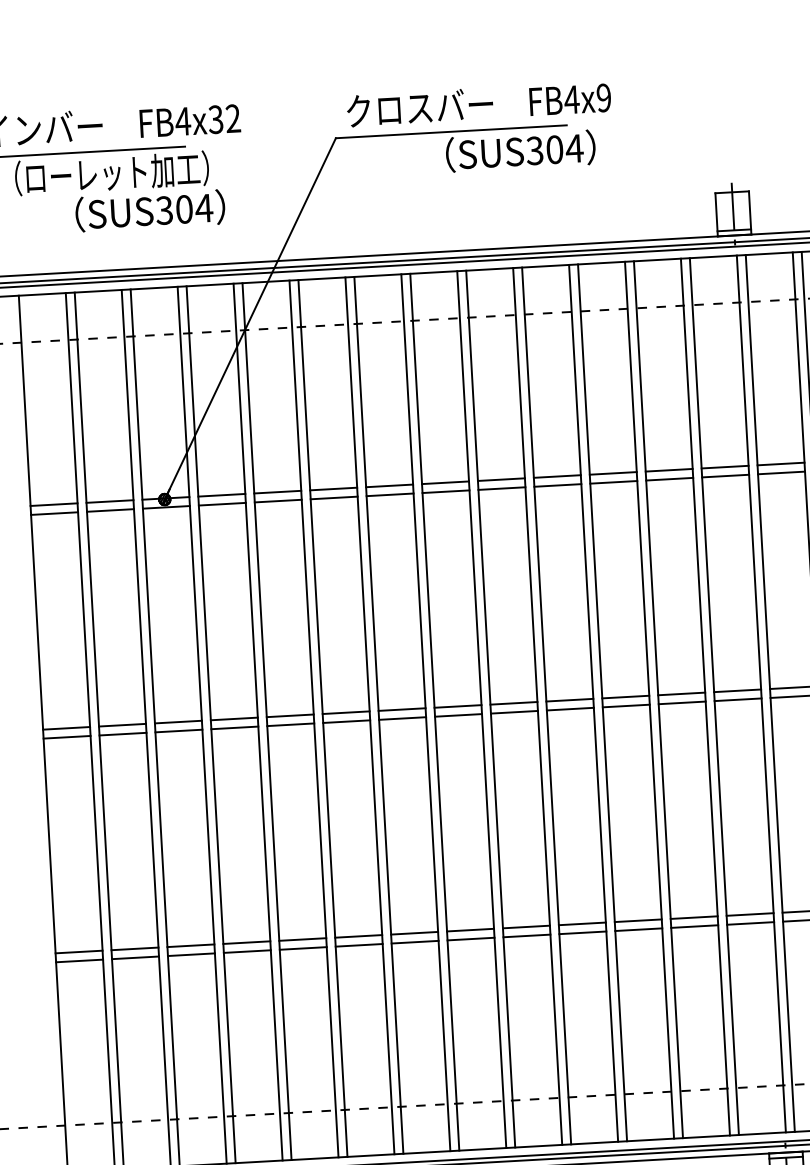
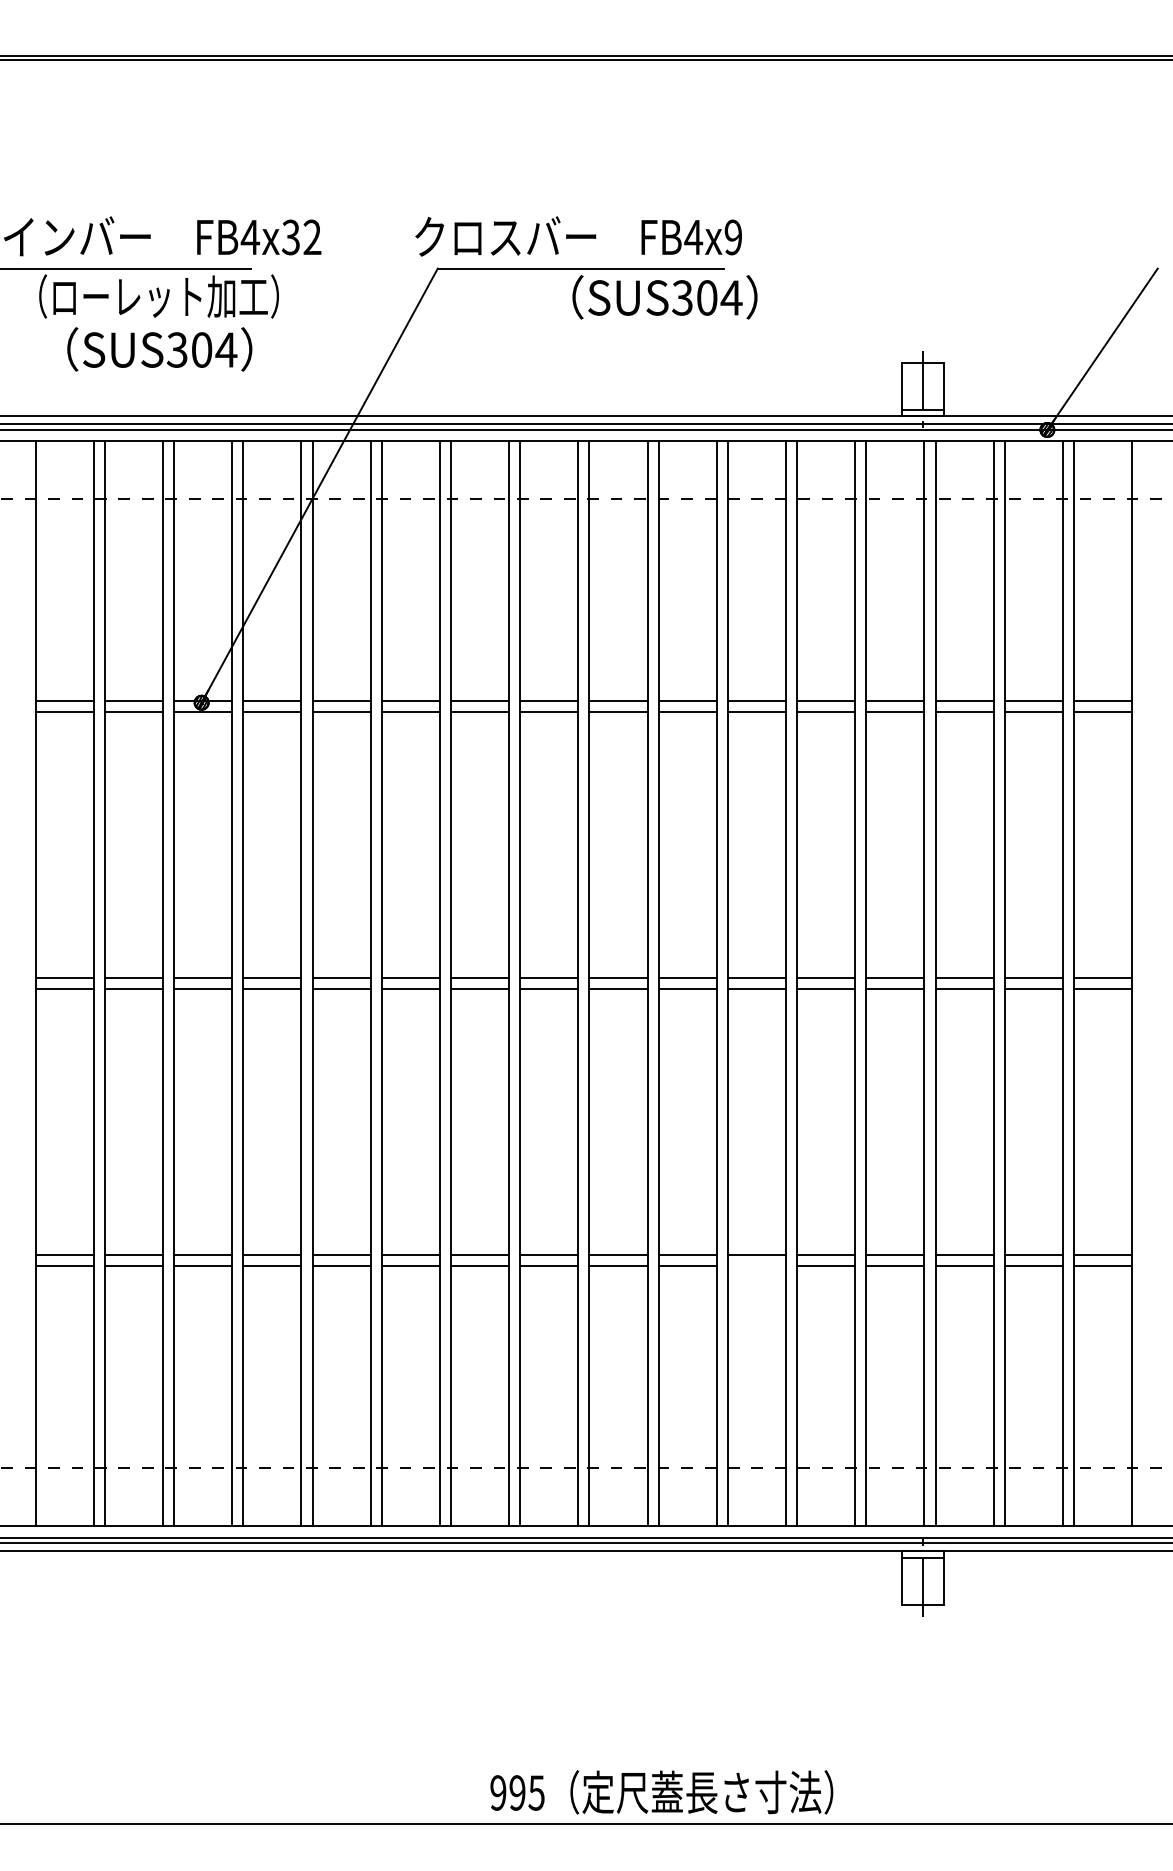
text: (478, 104) -> (578, 236), moved
text: (150, 210) -> (159, 349), moved
line: (638, 929) -> (756, 1266), removed

